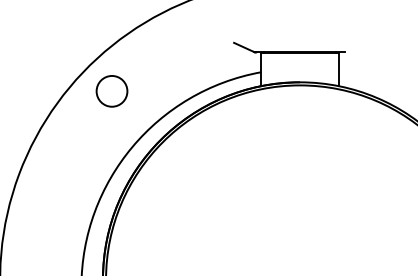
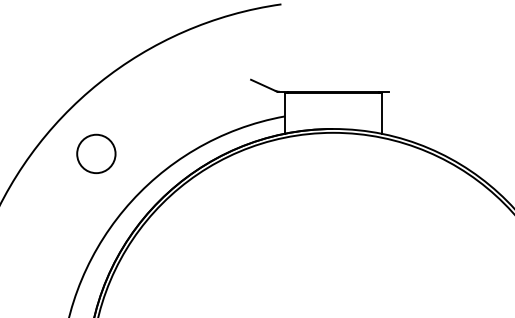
circle: (111, 91) -> (95, 154), moved

